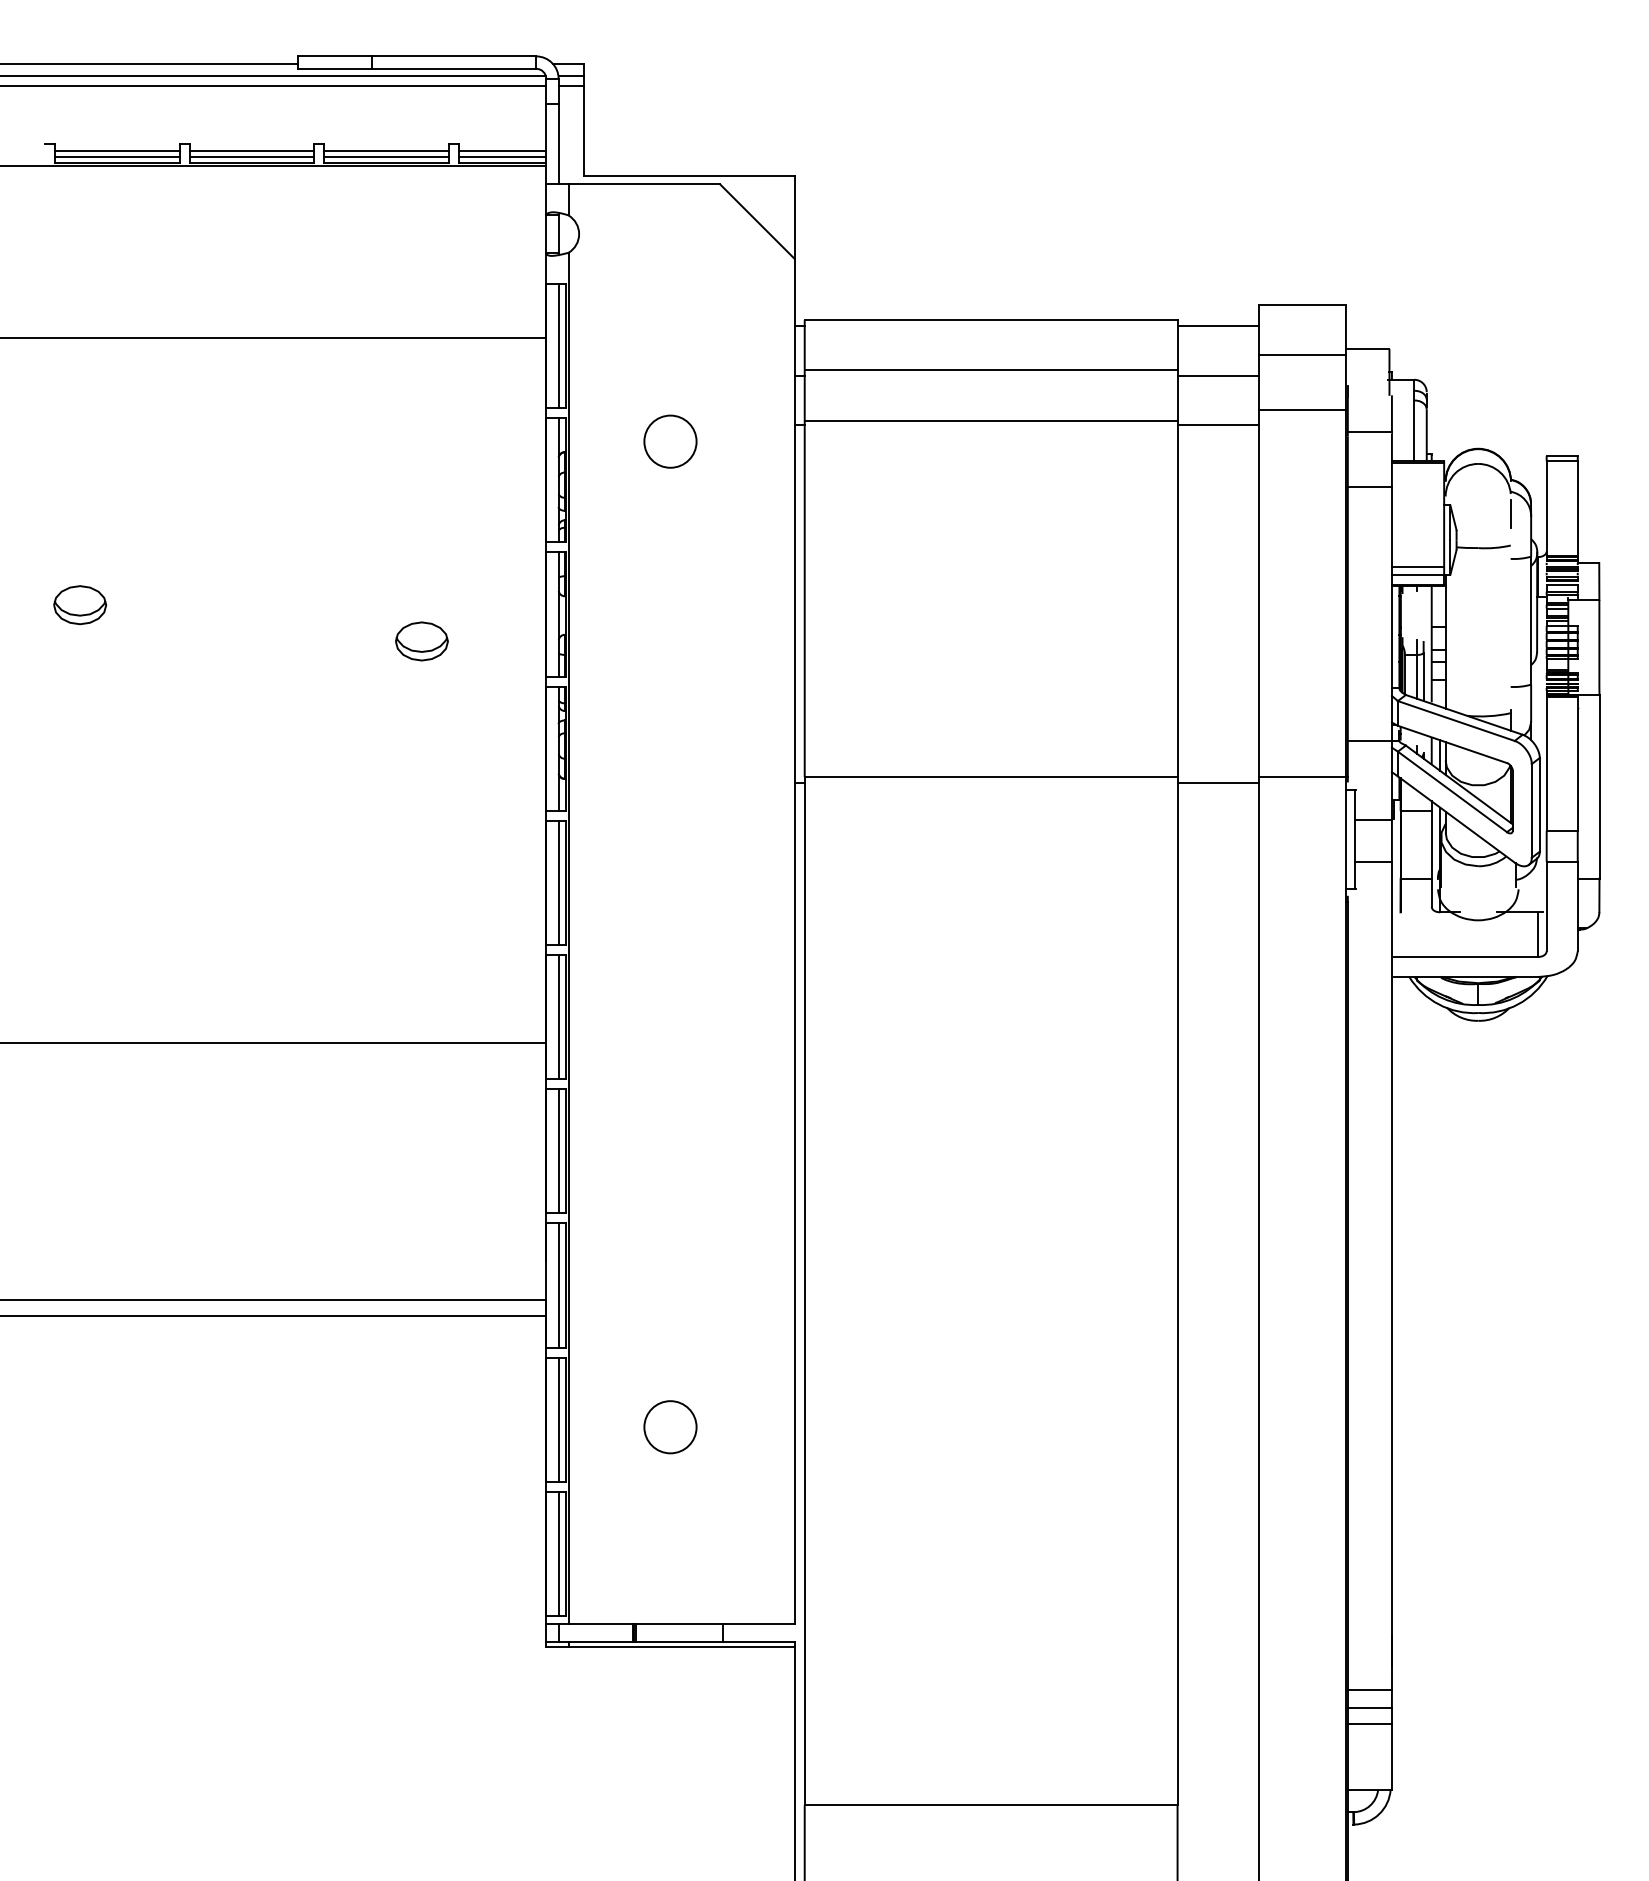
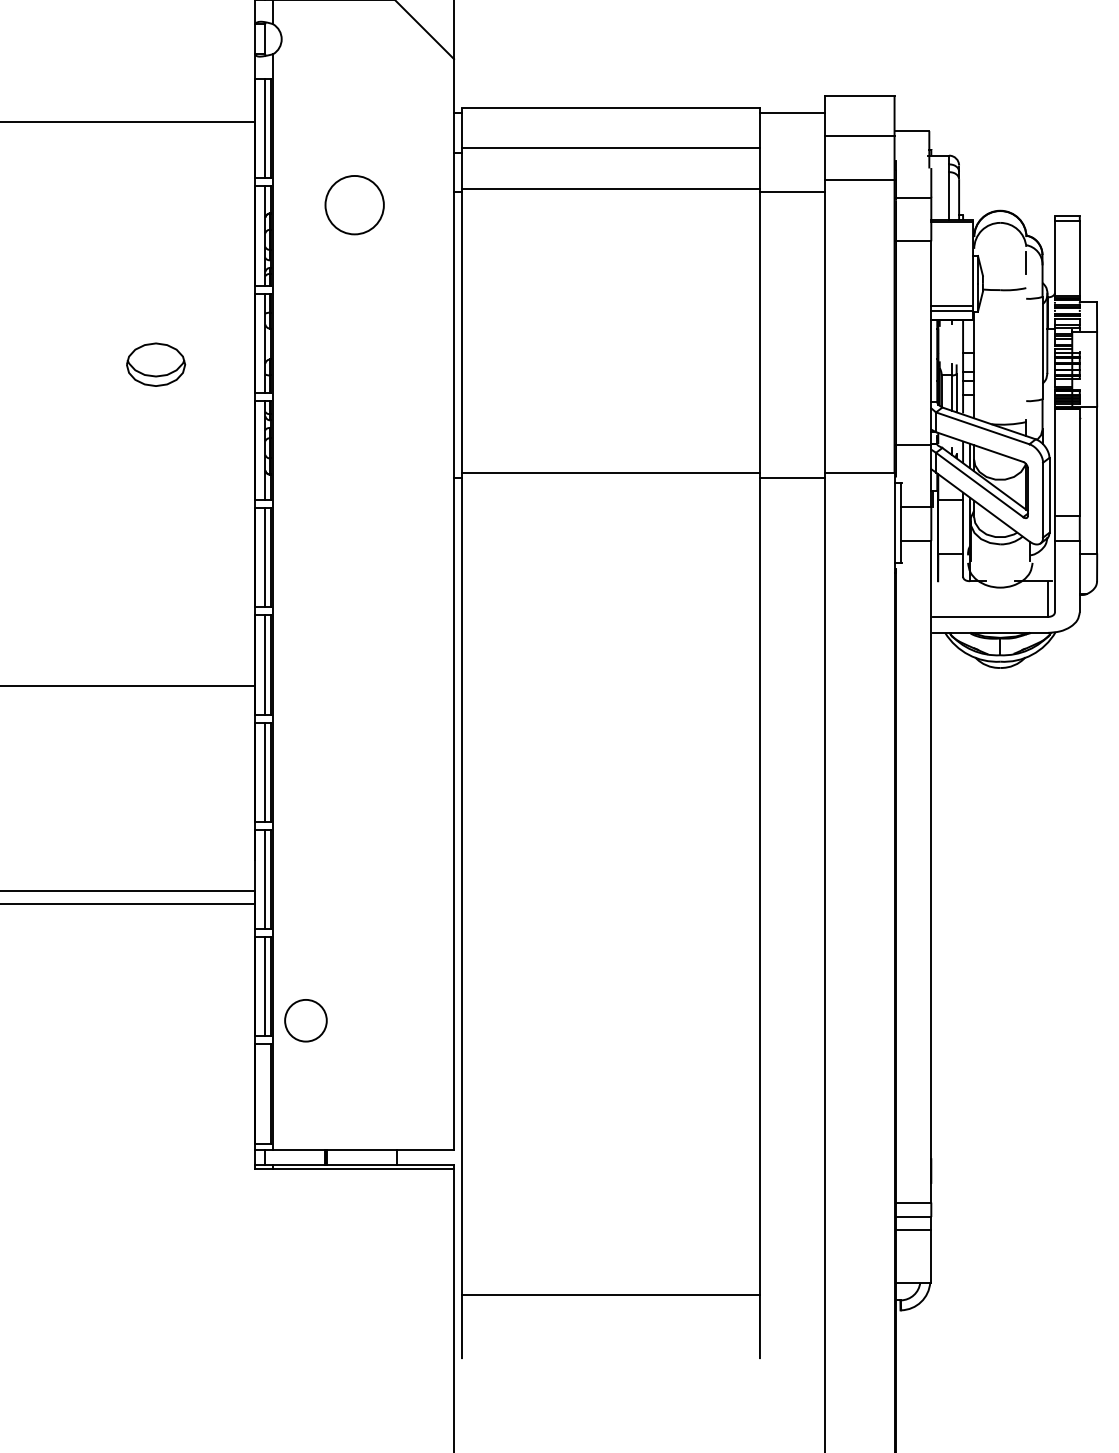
line: (1217, 376) -> (791, 153), removed
circle: (670, 441) -> (354, 204), size x1.4
part: (421, 641) -> (155, 364), size x1.4
circle: (670, 1427) -> (305, 1020), moved
line: (558, 1553) -> (265, 1093), removed

